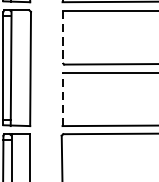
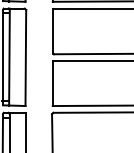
line: (62, 37) -> (52, 31), dashed -> solid
line: (62, 99) -> (52, 83), dashed -> solid

